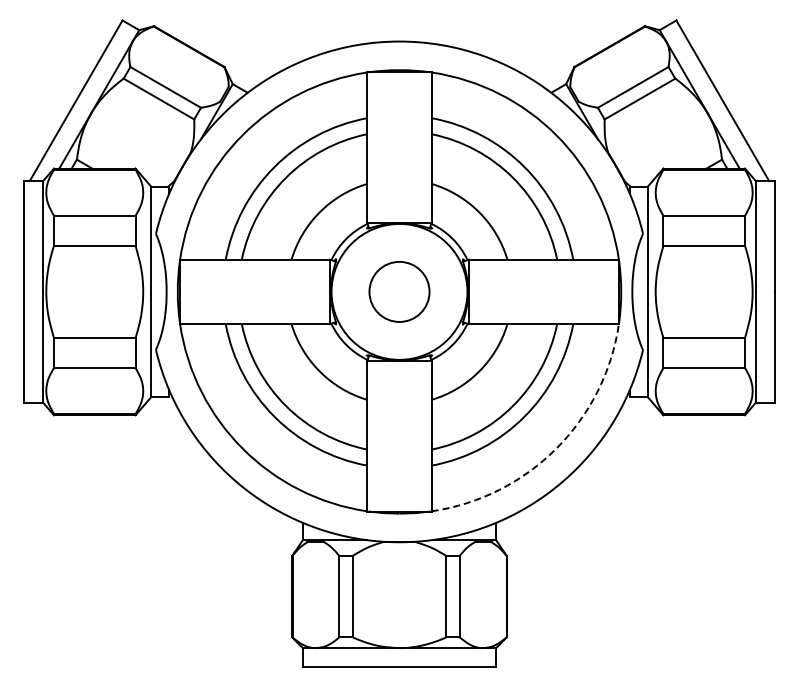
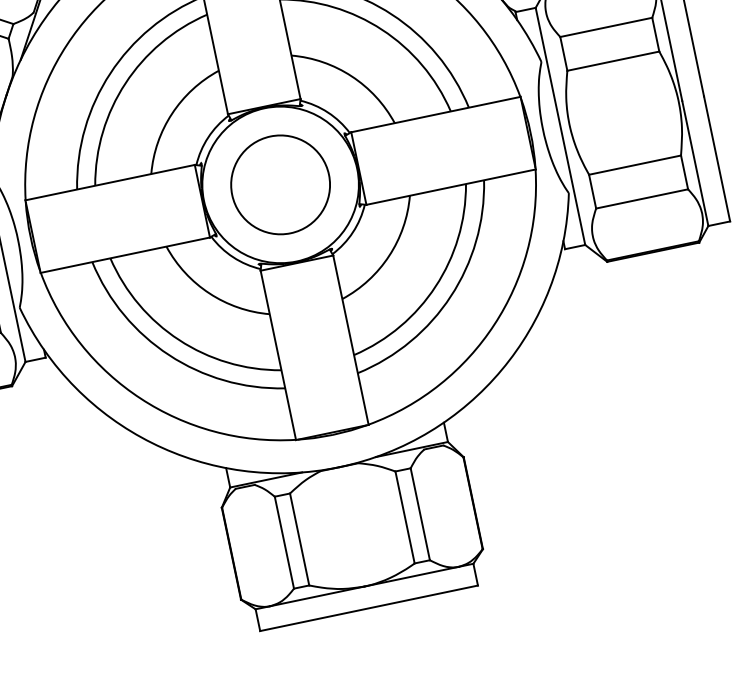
circle: (399, 291) -> (280, 184), size x1.43
arc: (556, 448) -> (494, 324), dashed -> solid

